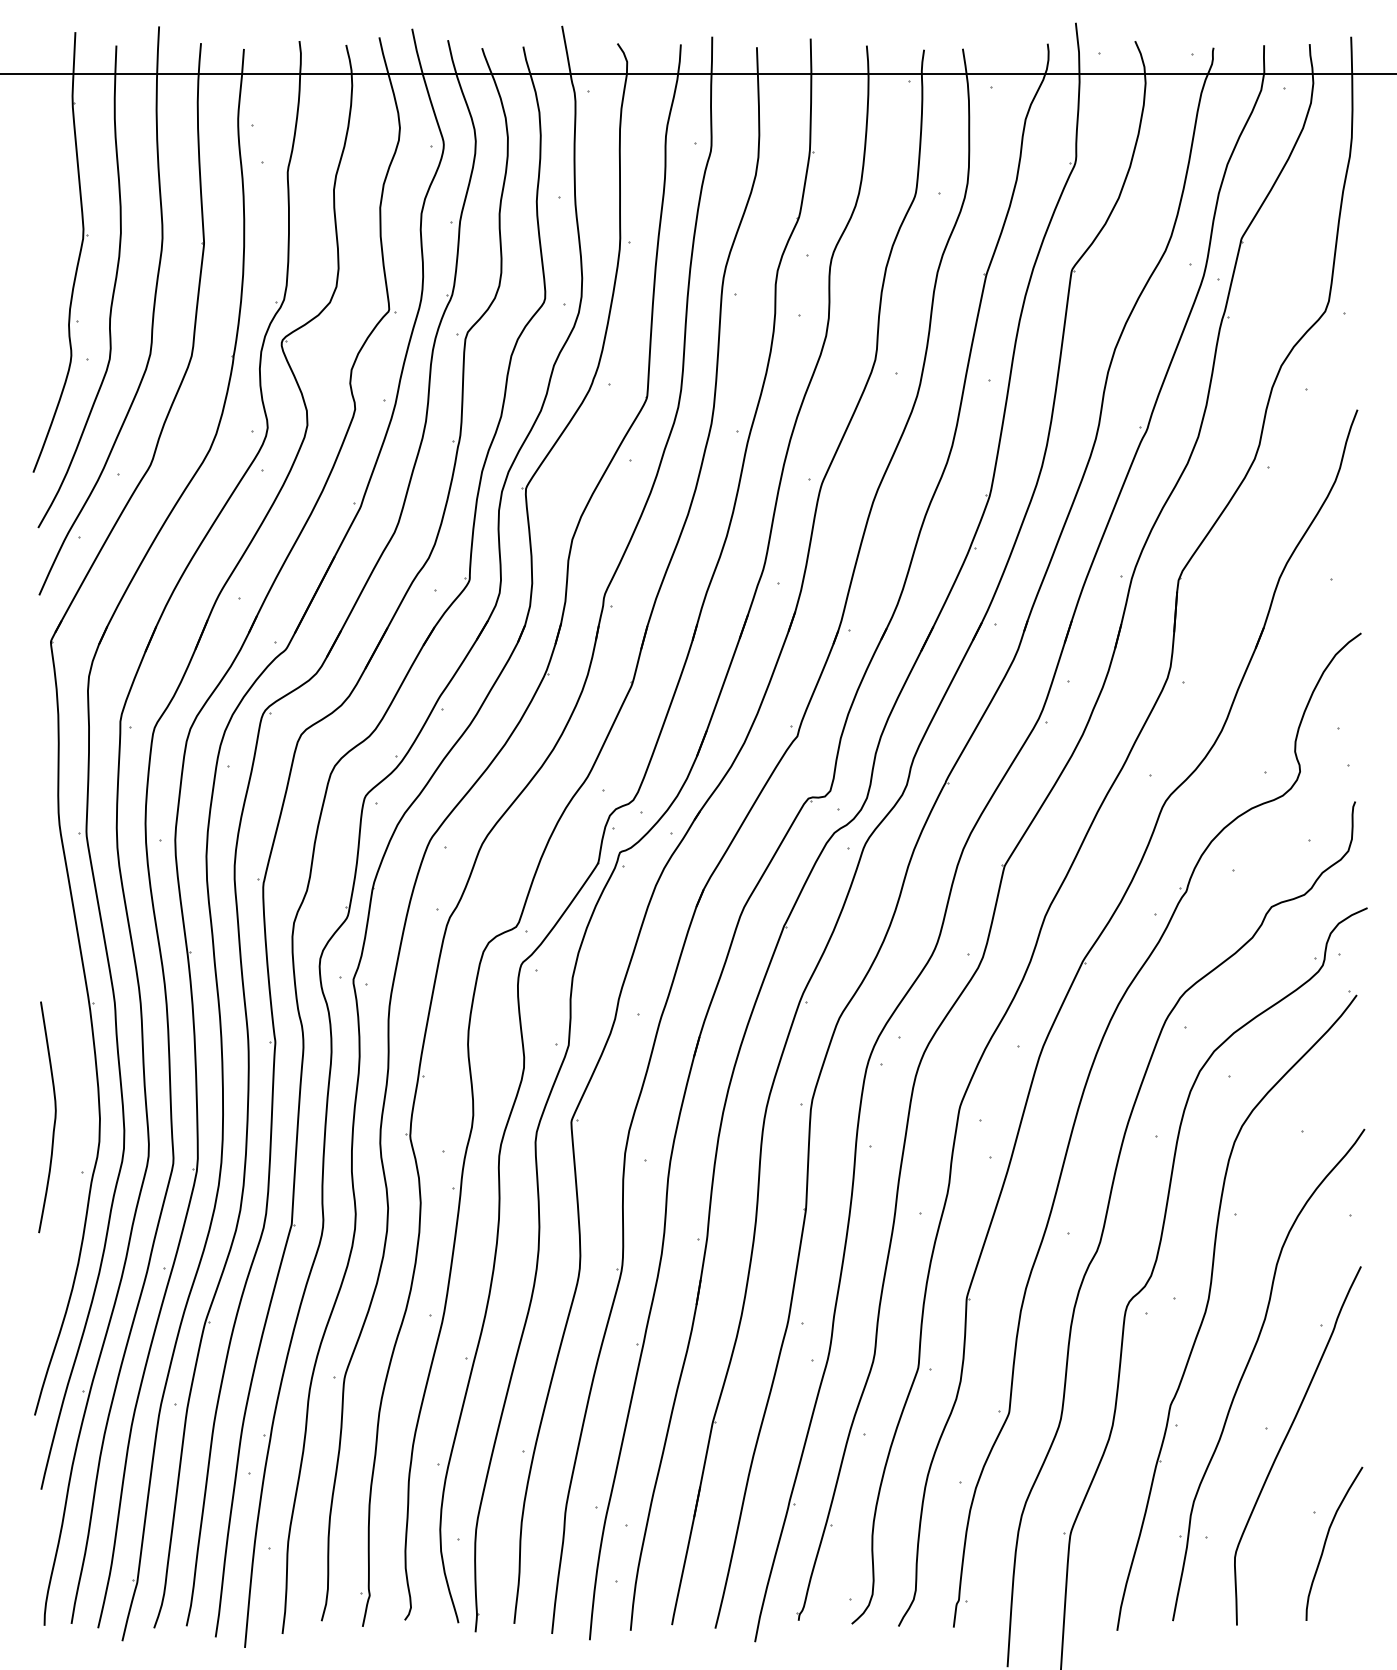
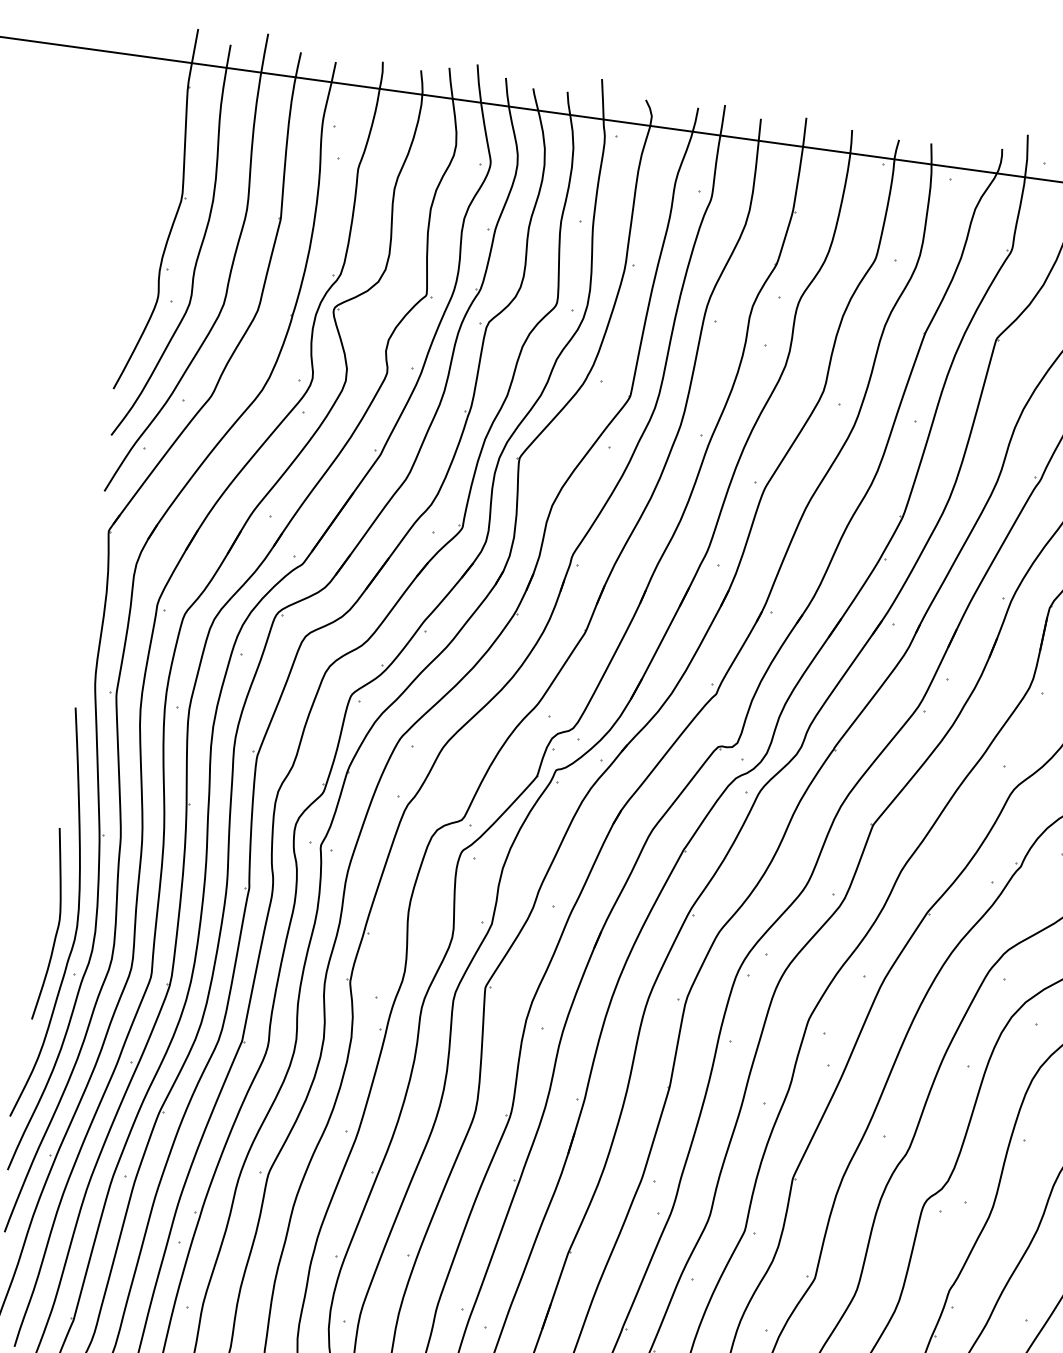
curve: (76, 1103) -> (77, 916), added

